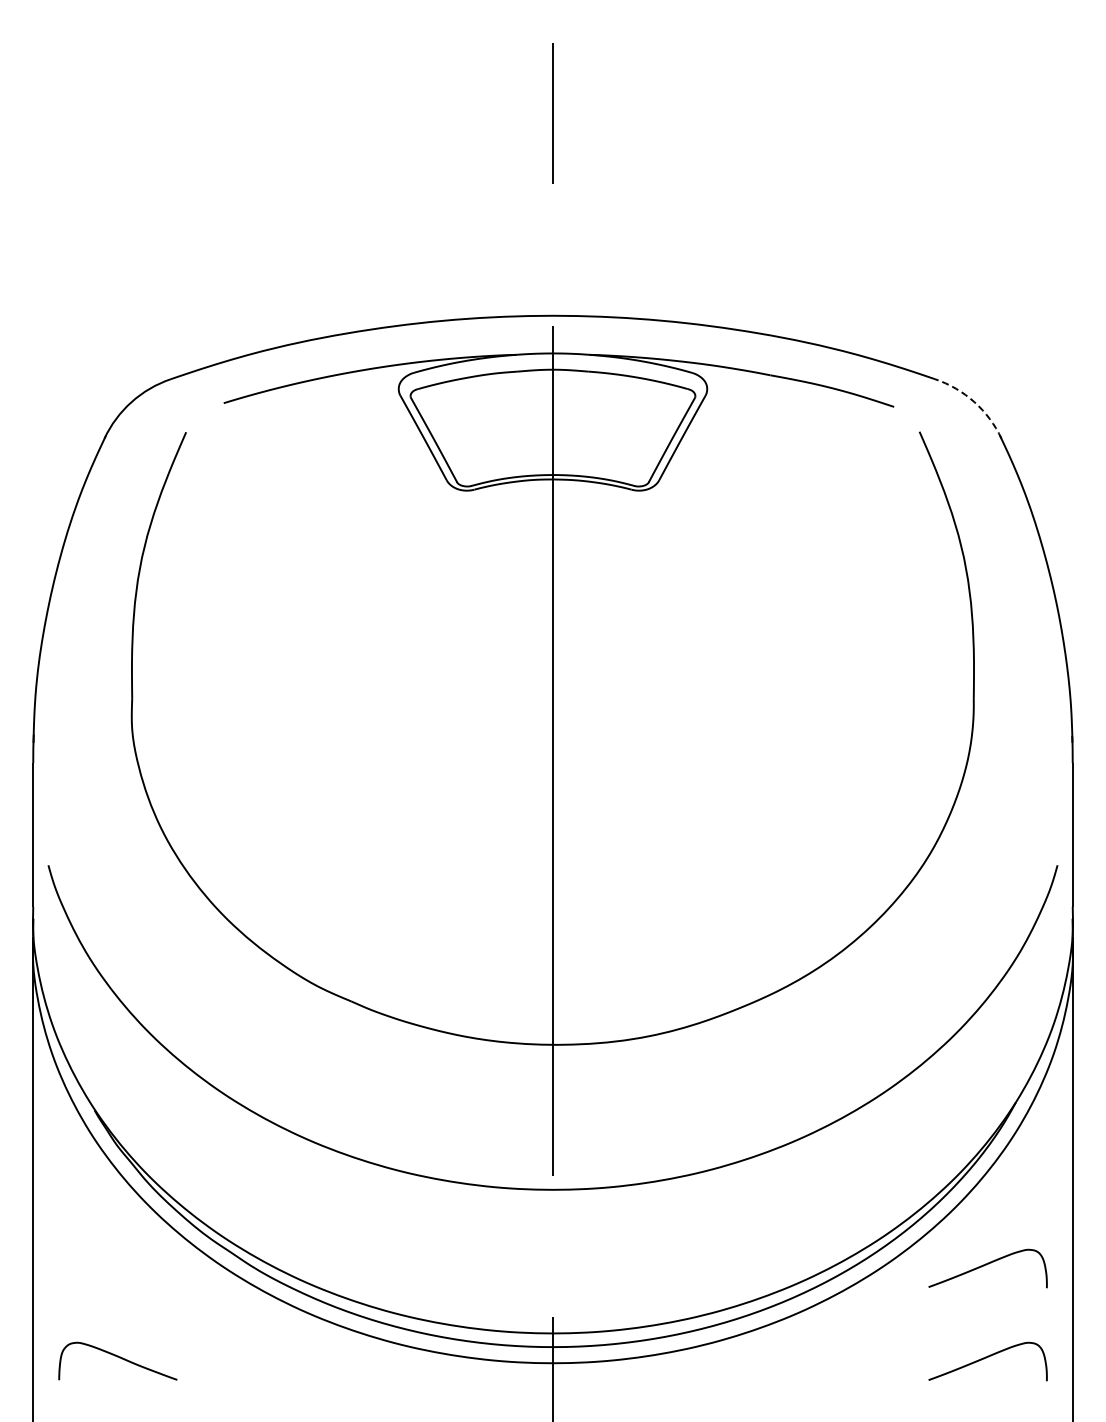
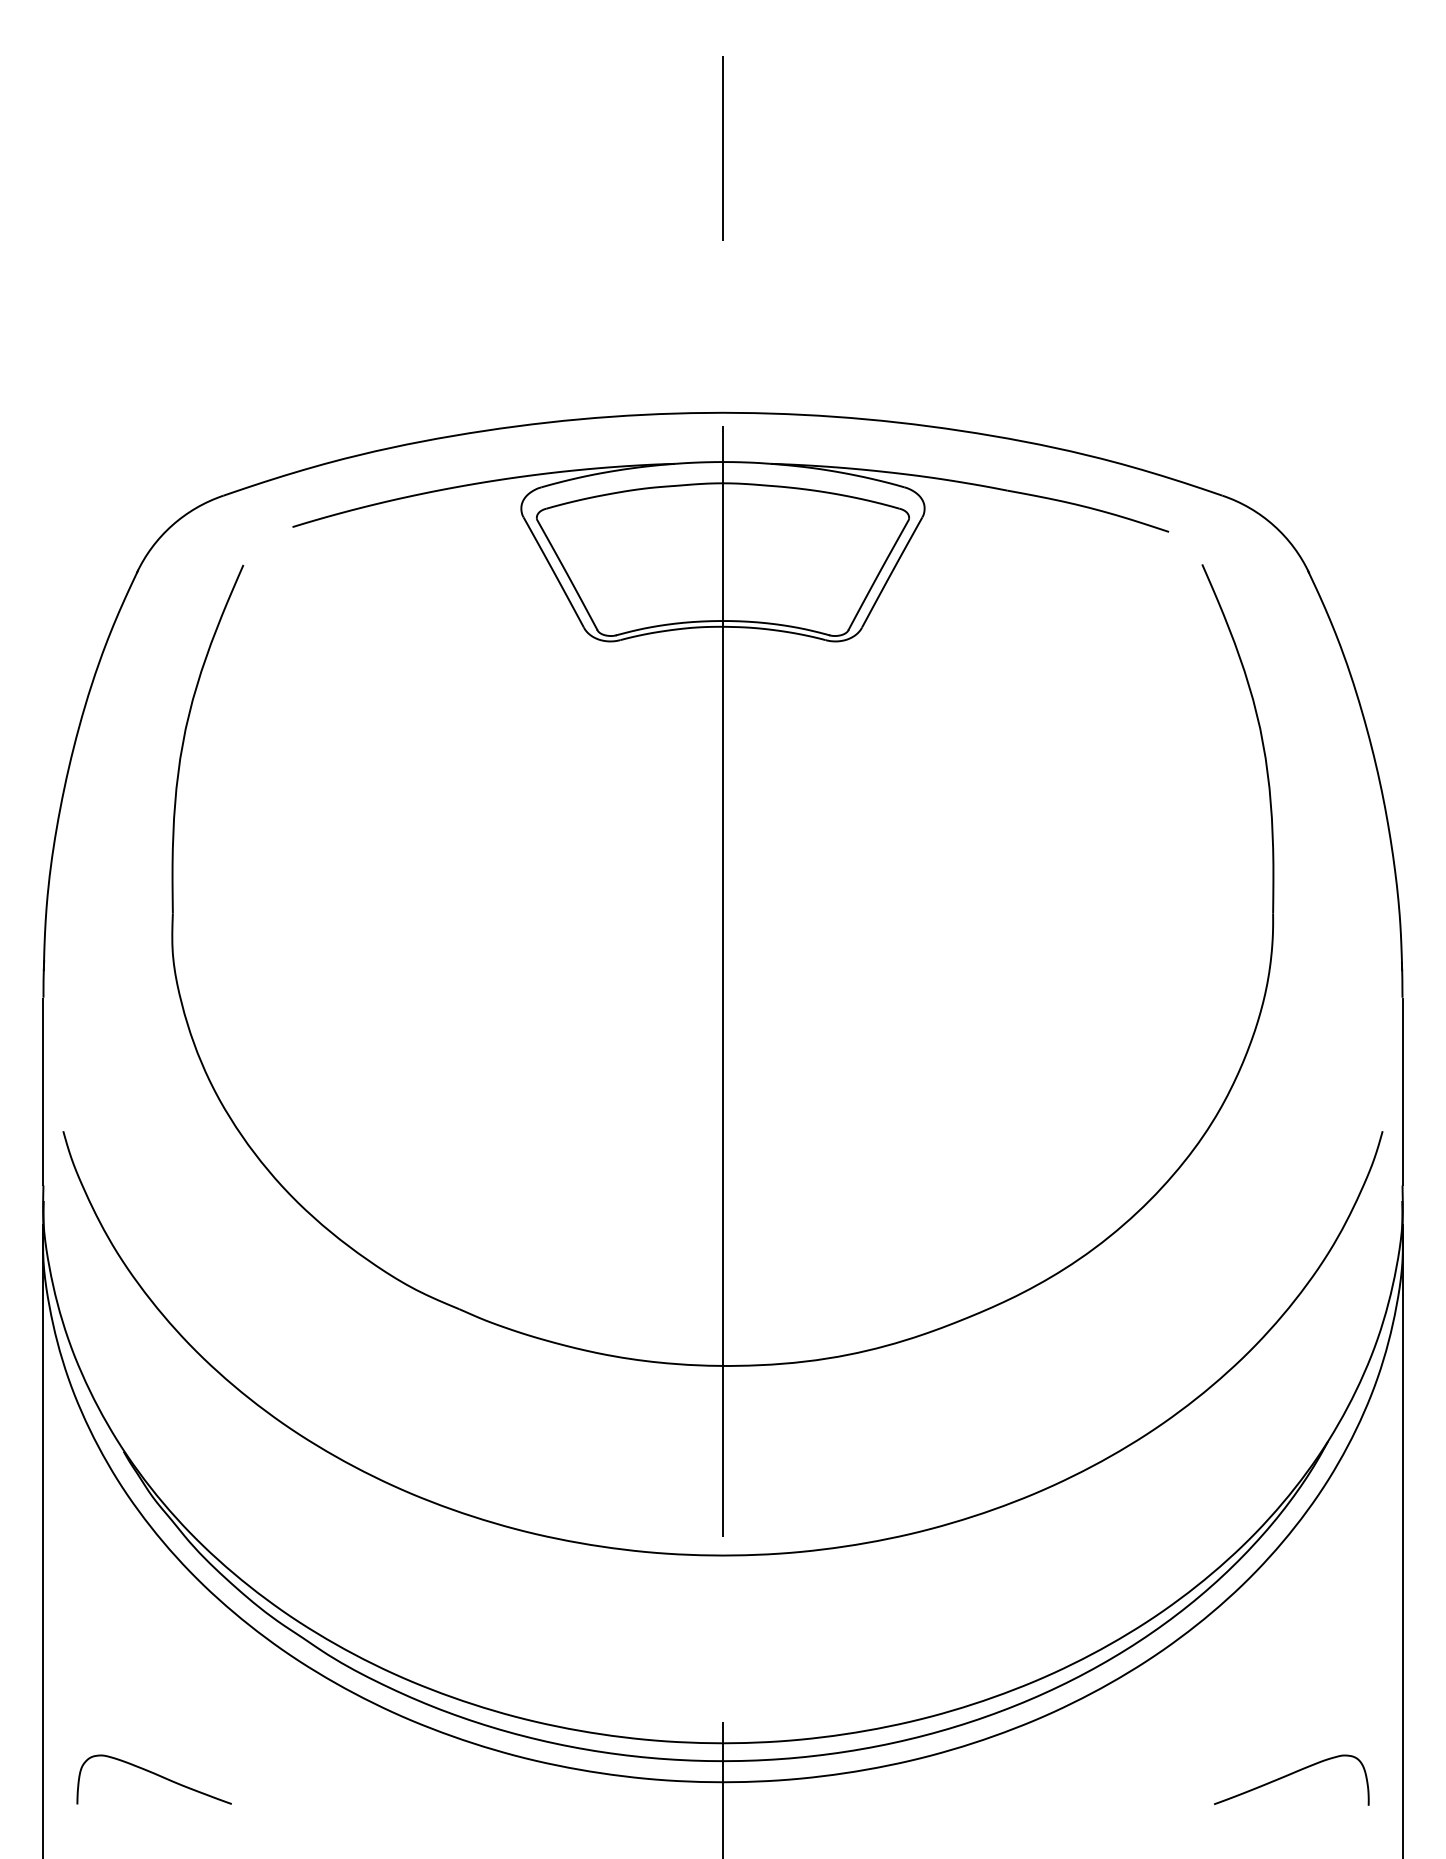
arc: (974, 402) -> (1274, 526), dashed -> solid
curve: (986, 1265) -> (1289, 1654), removed

